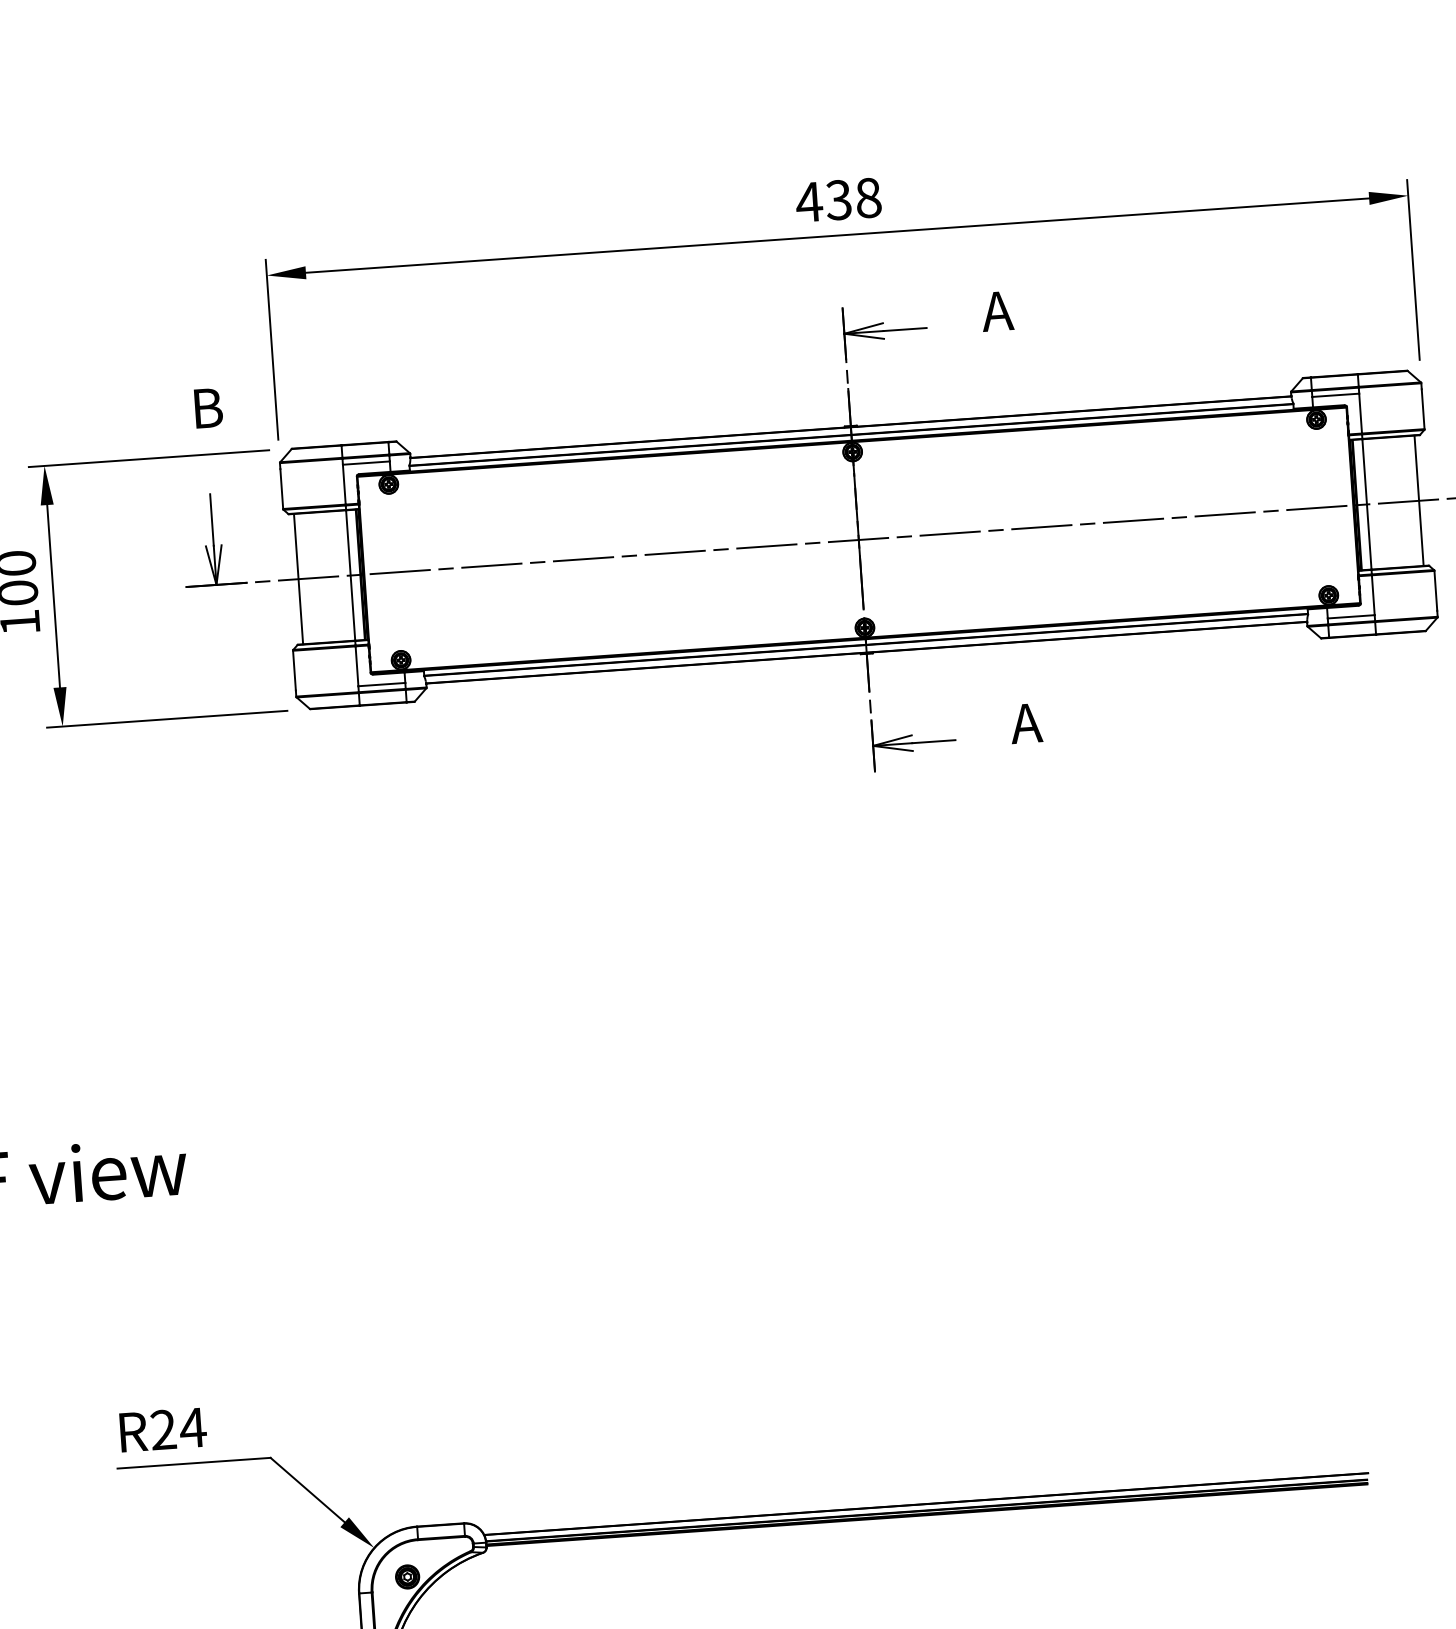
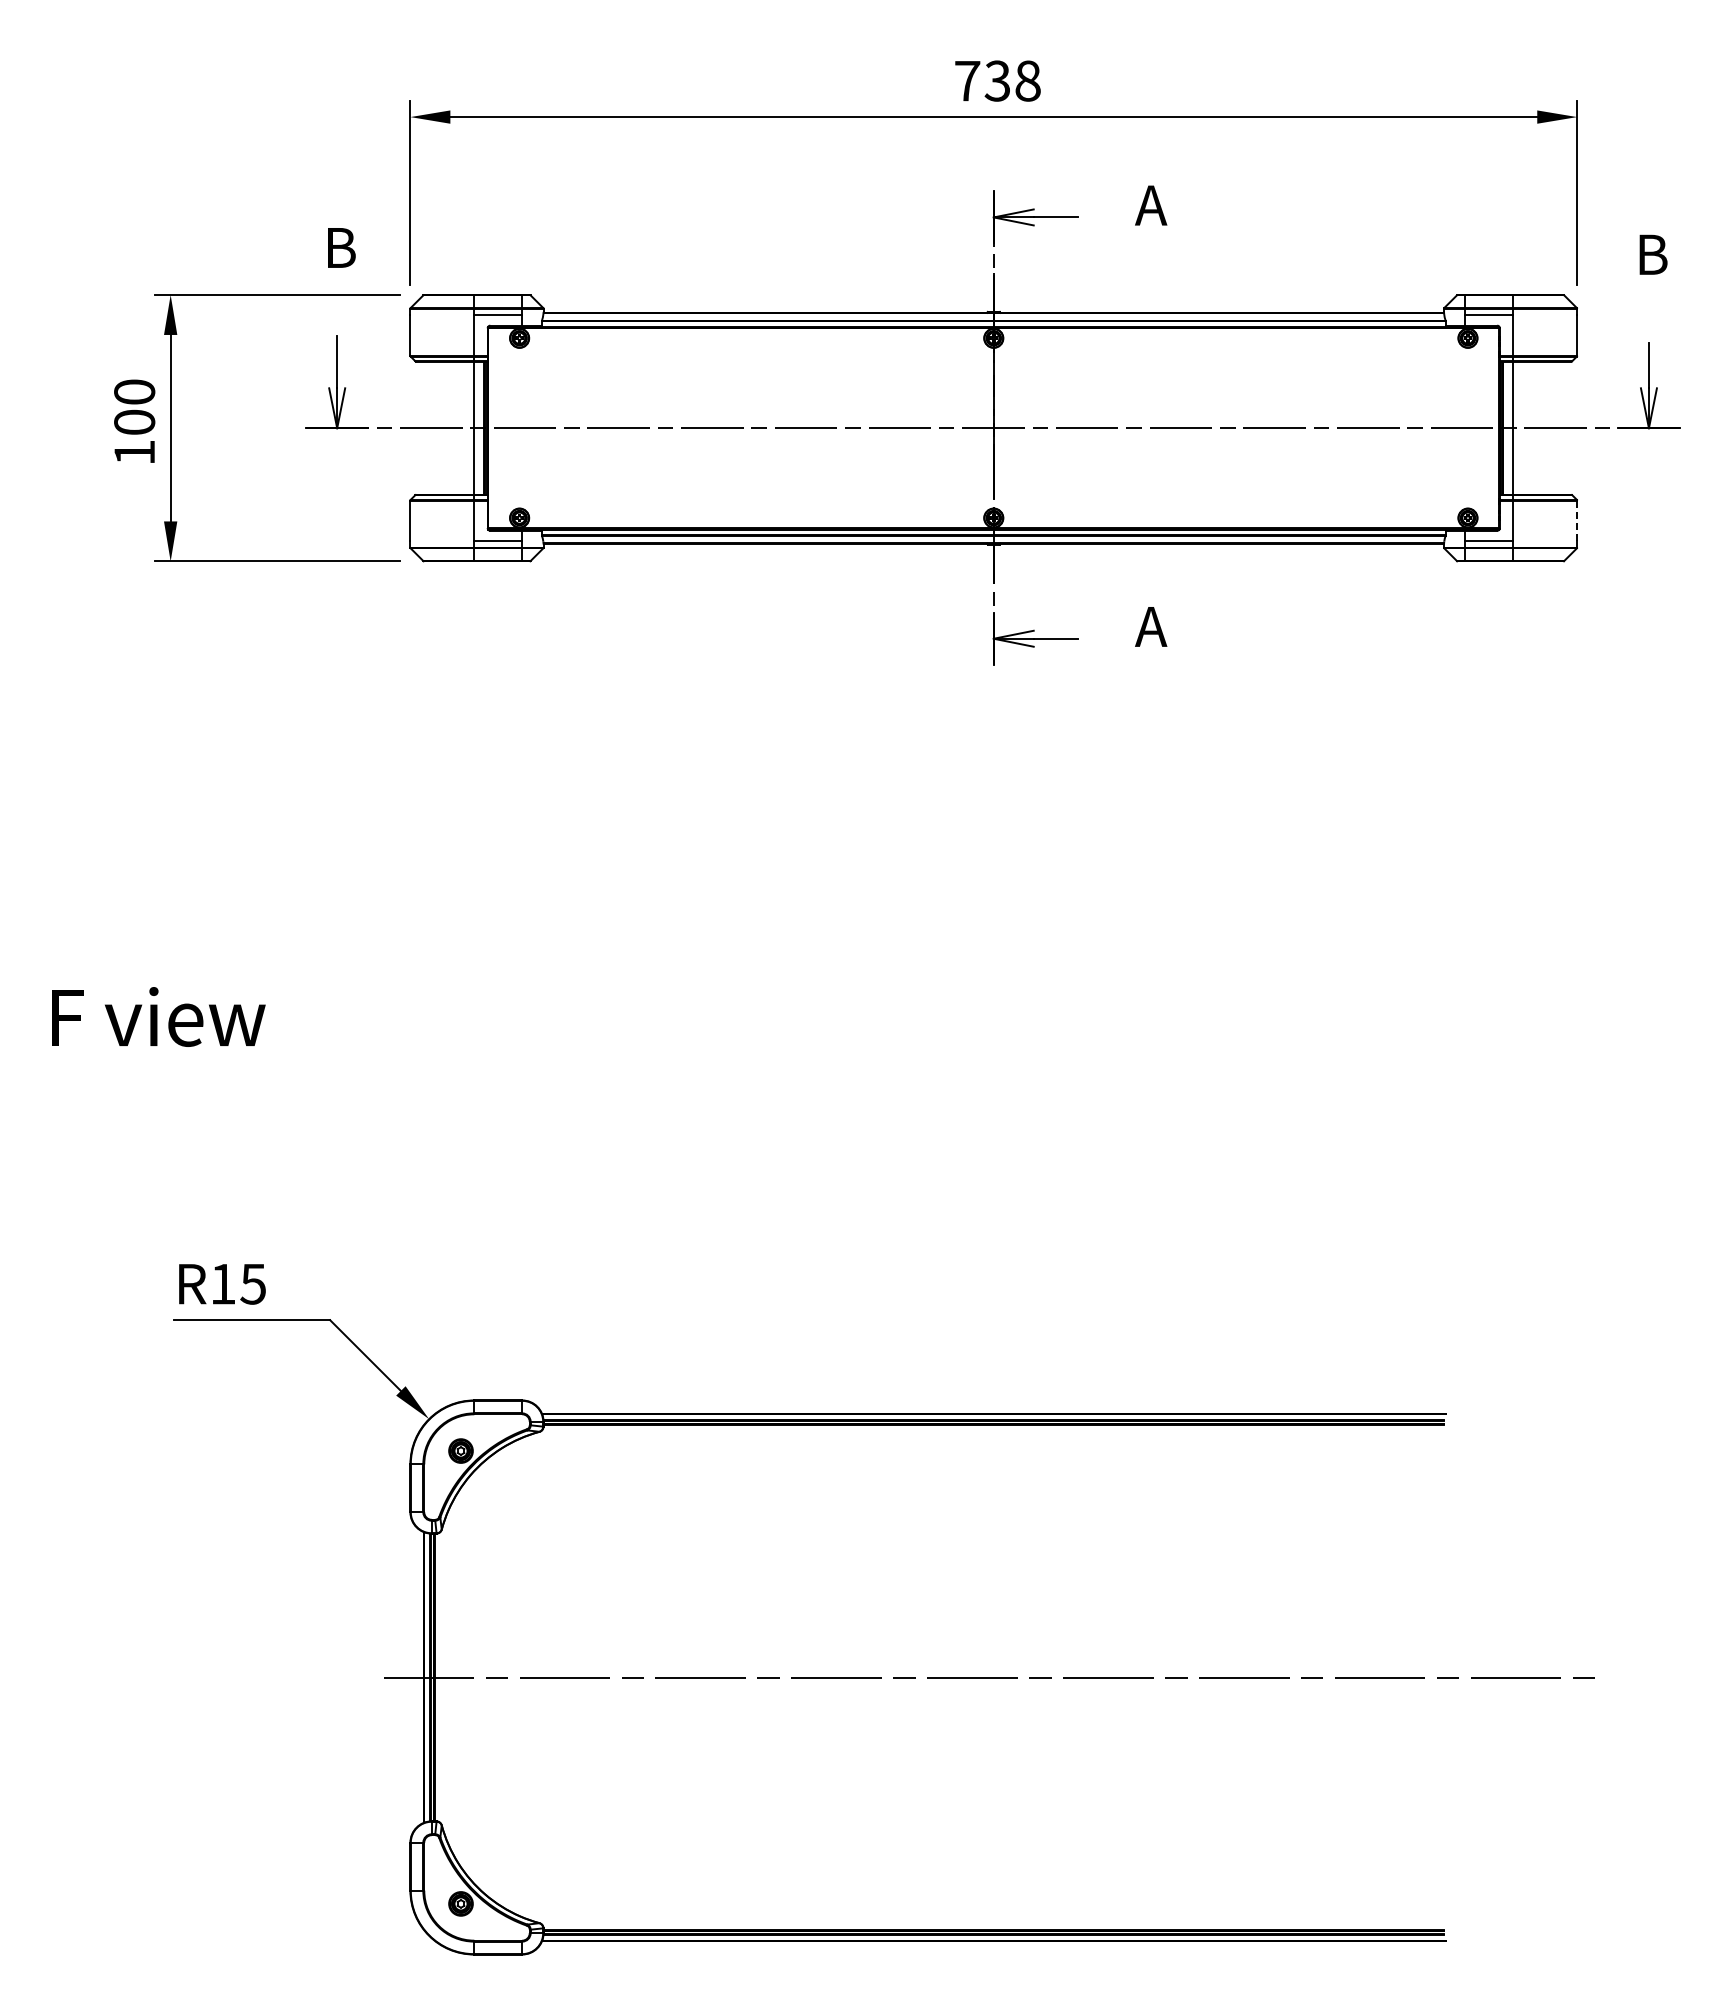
text: (809, 202) -> (967, 81), 438 -> 738
line: (1418, 500) -> (1566, 427), removed
line: (298, 578) -> (421, 427), removed
line: (1436, 591) -> (1577, 521), solid -> dashed
text: (178, 1428) -> (238, 1283), R24 -> R15

